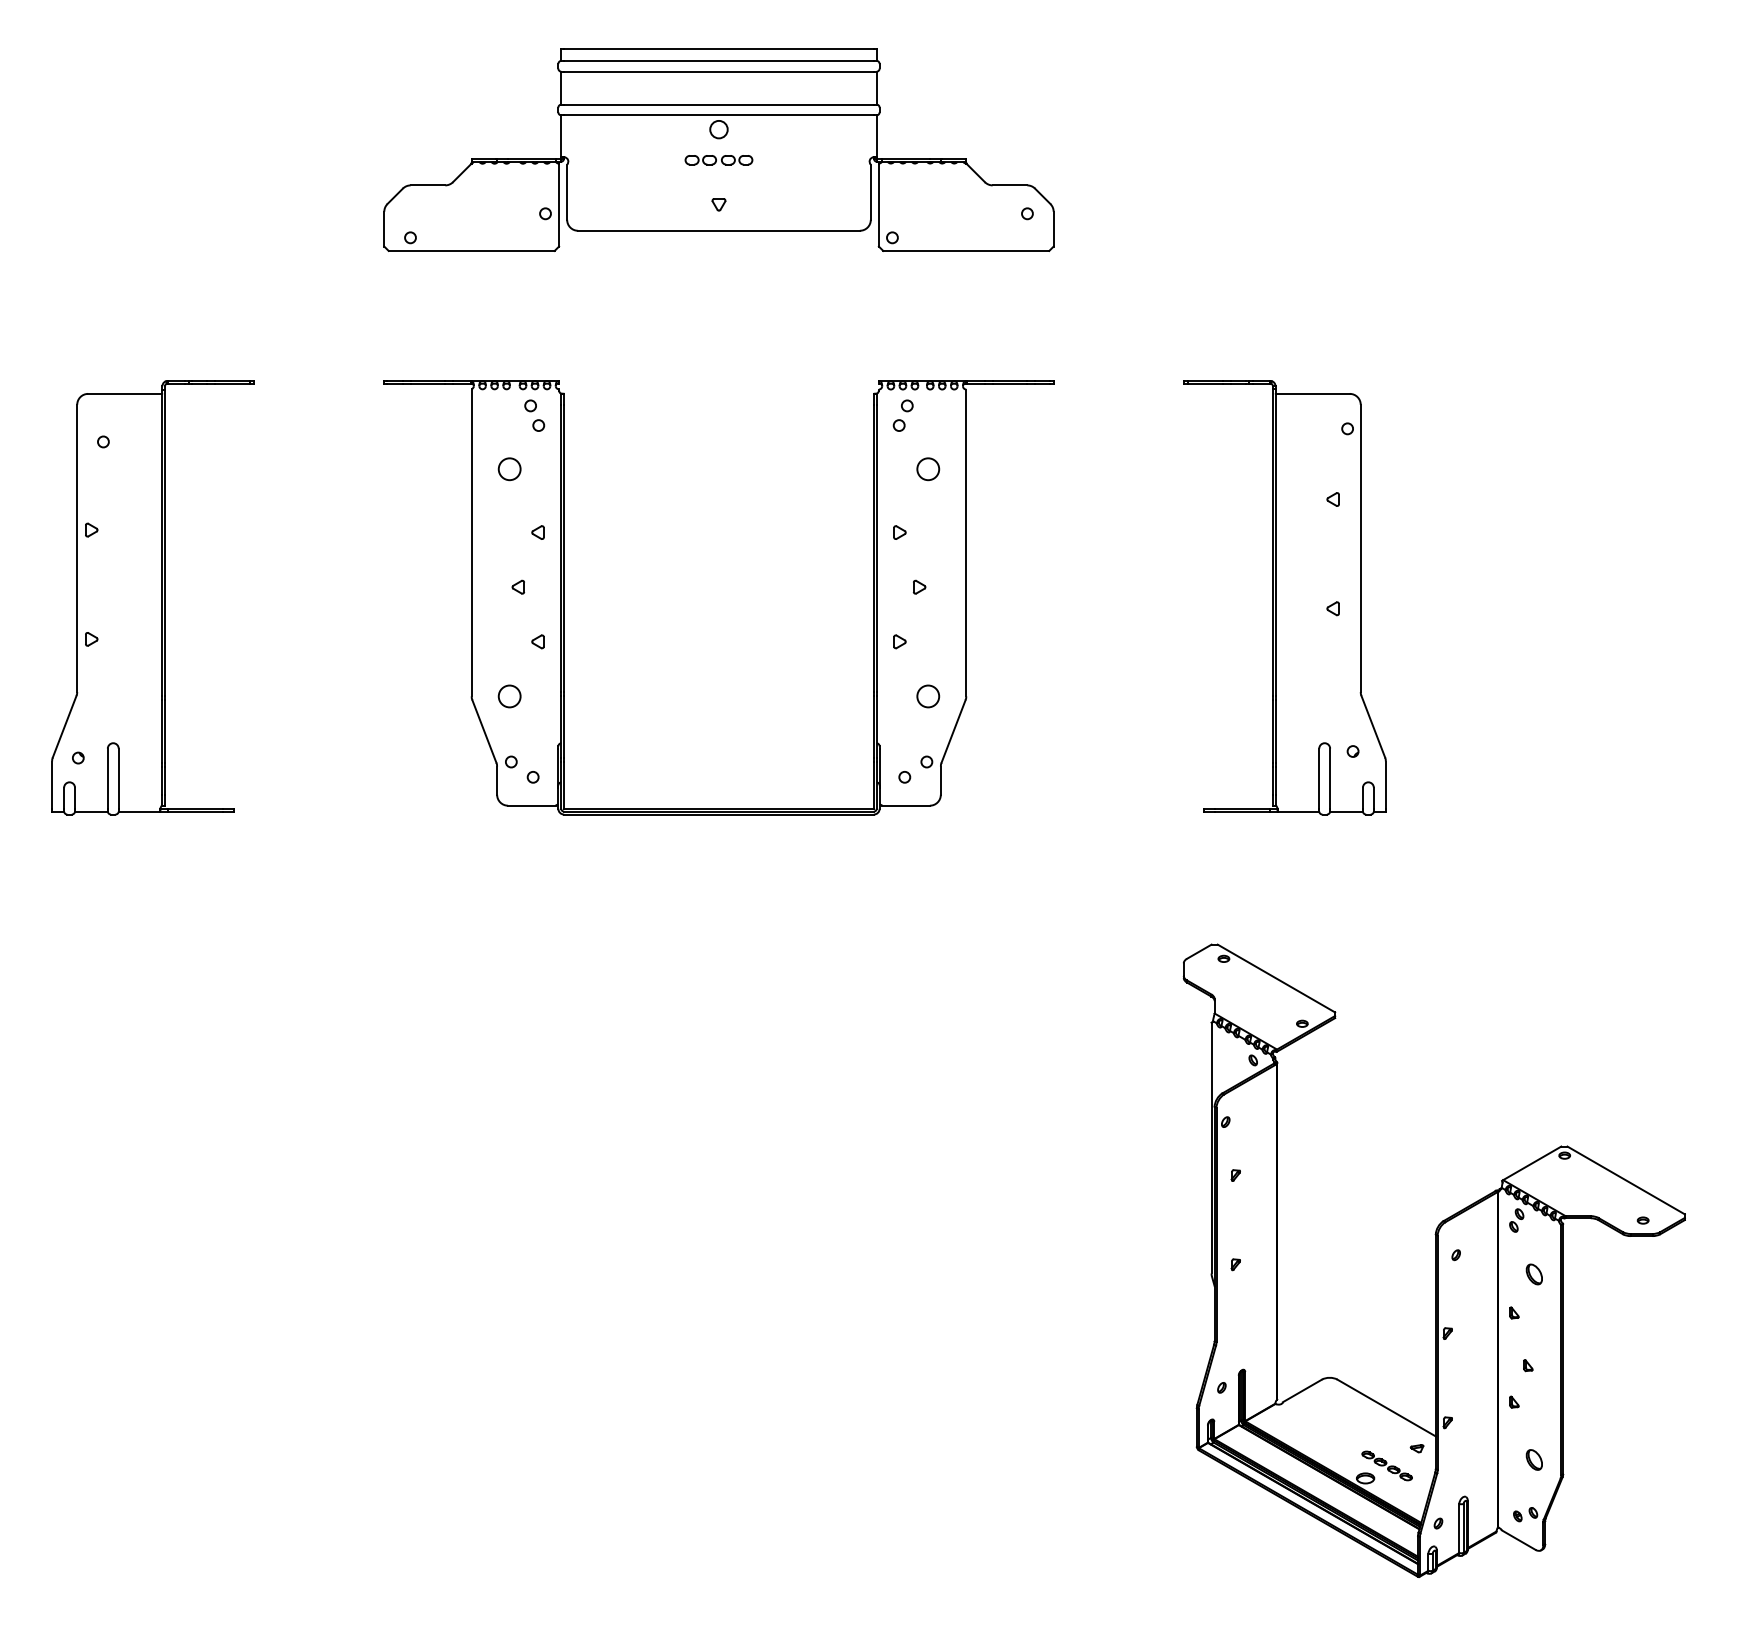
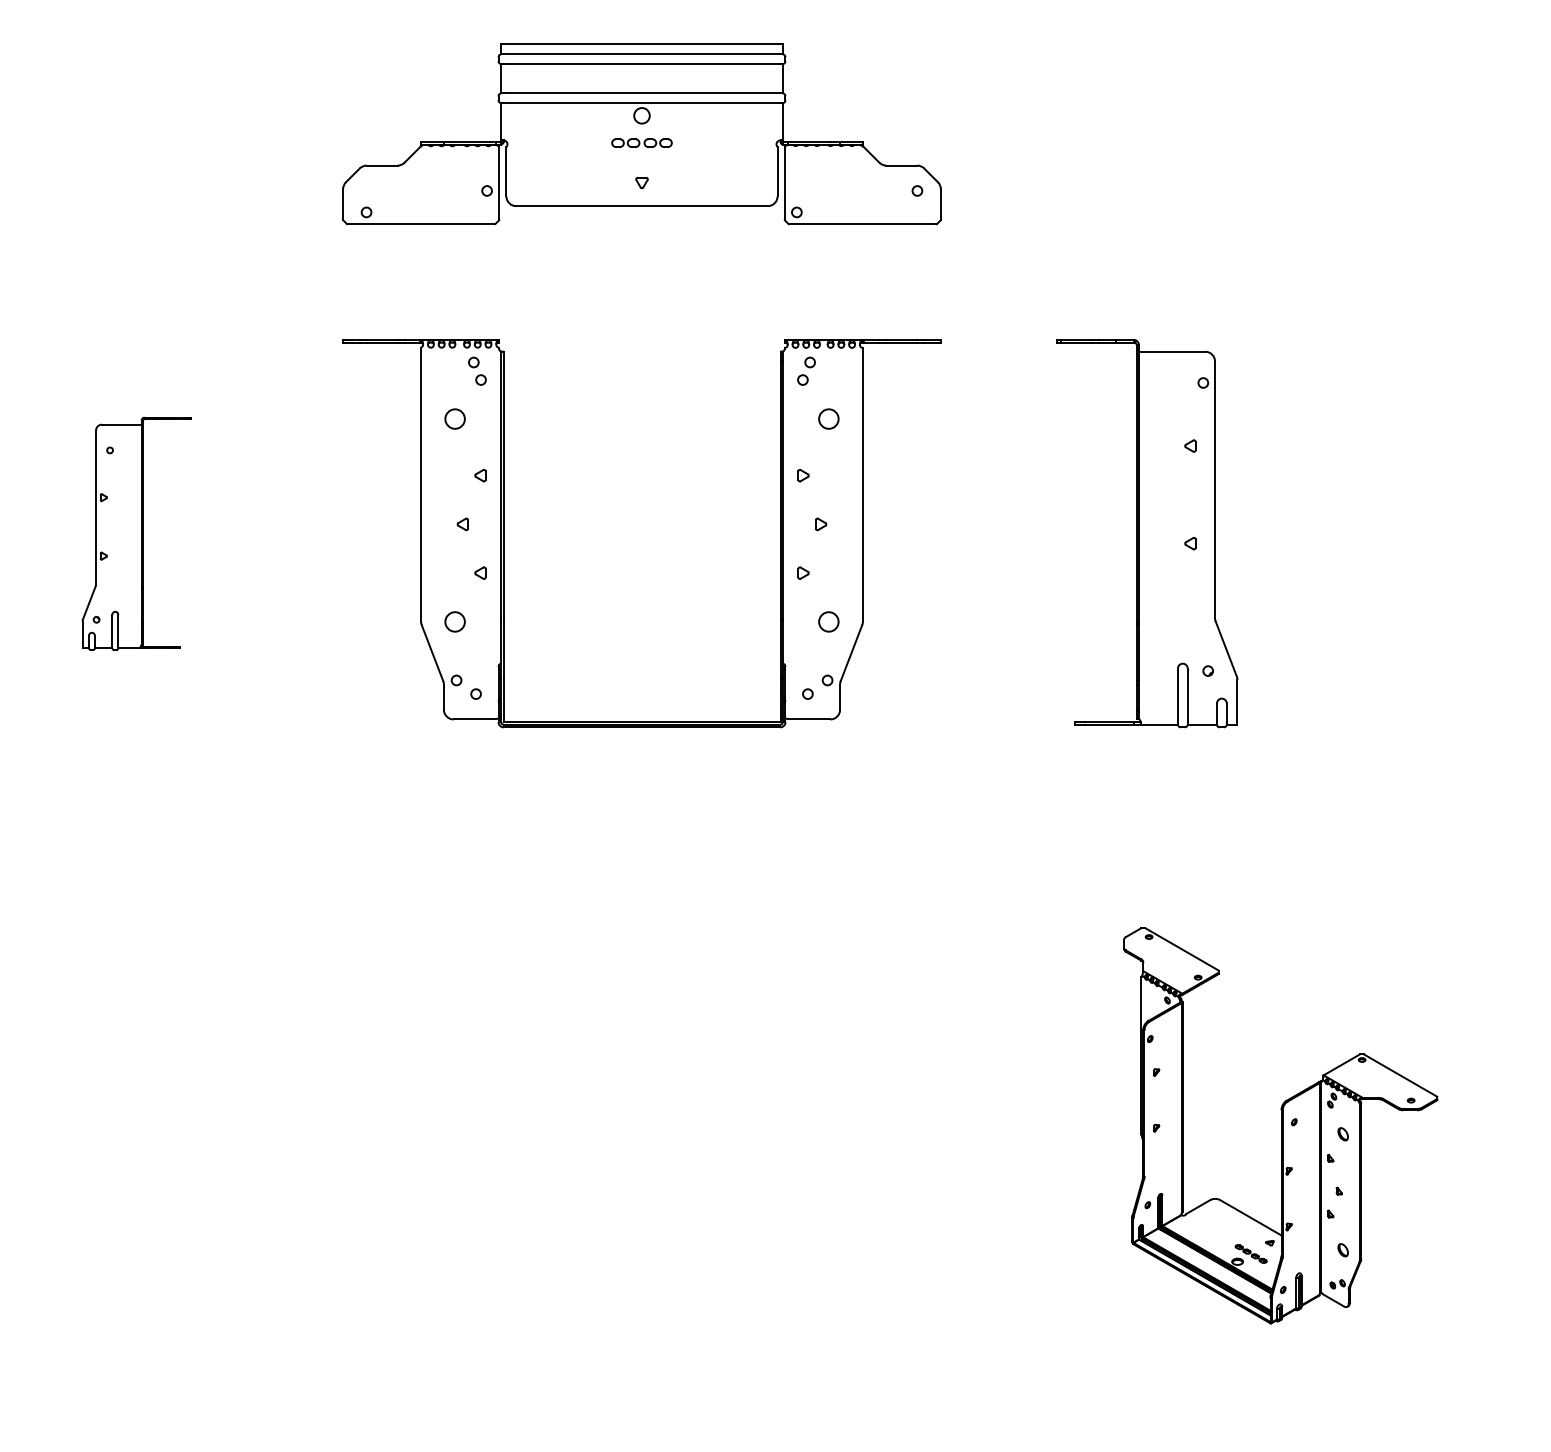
part: (152, 597) -> (136, 533), size x0.6
part: (1433, 1260) -> (1279, 1125), size x0.7

